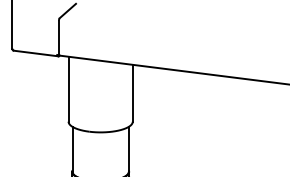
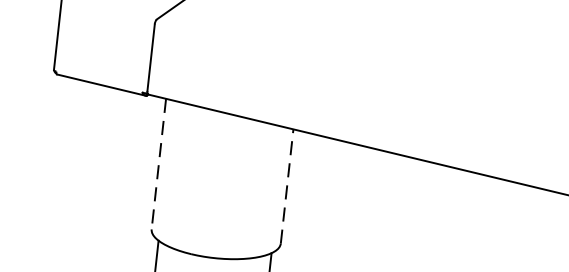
line: (68, 89) -> (158, 164), solid -> dashed
line: (132, 92) -> (286, 184), solid -> dashed

